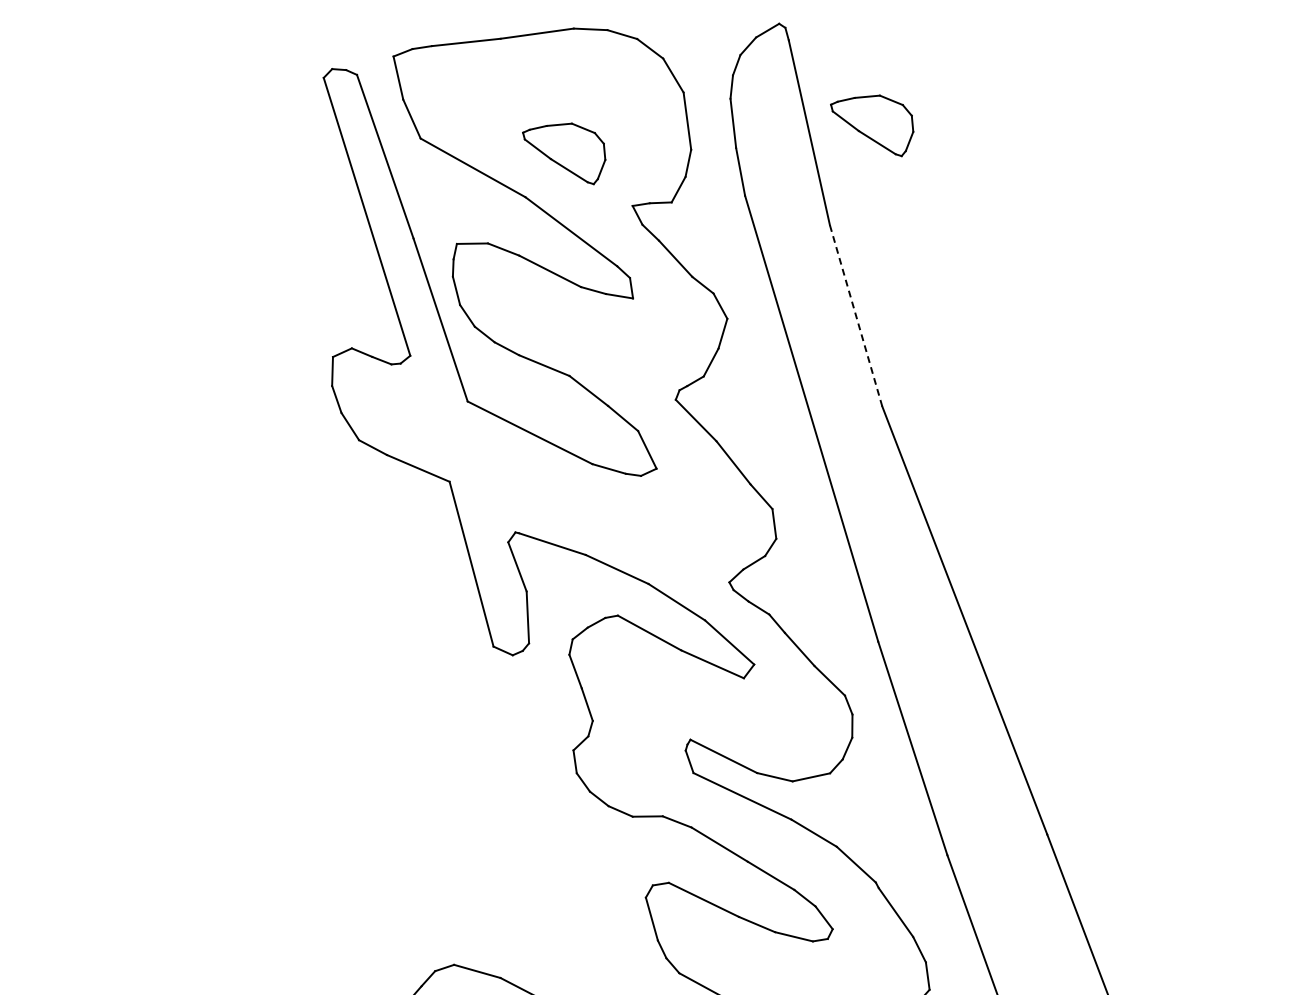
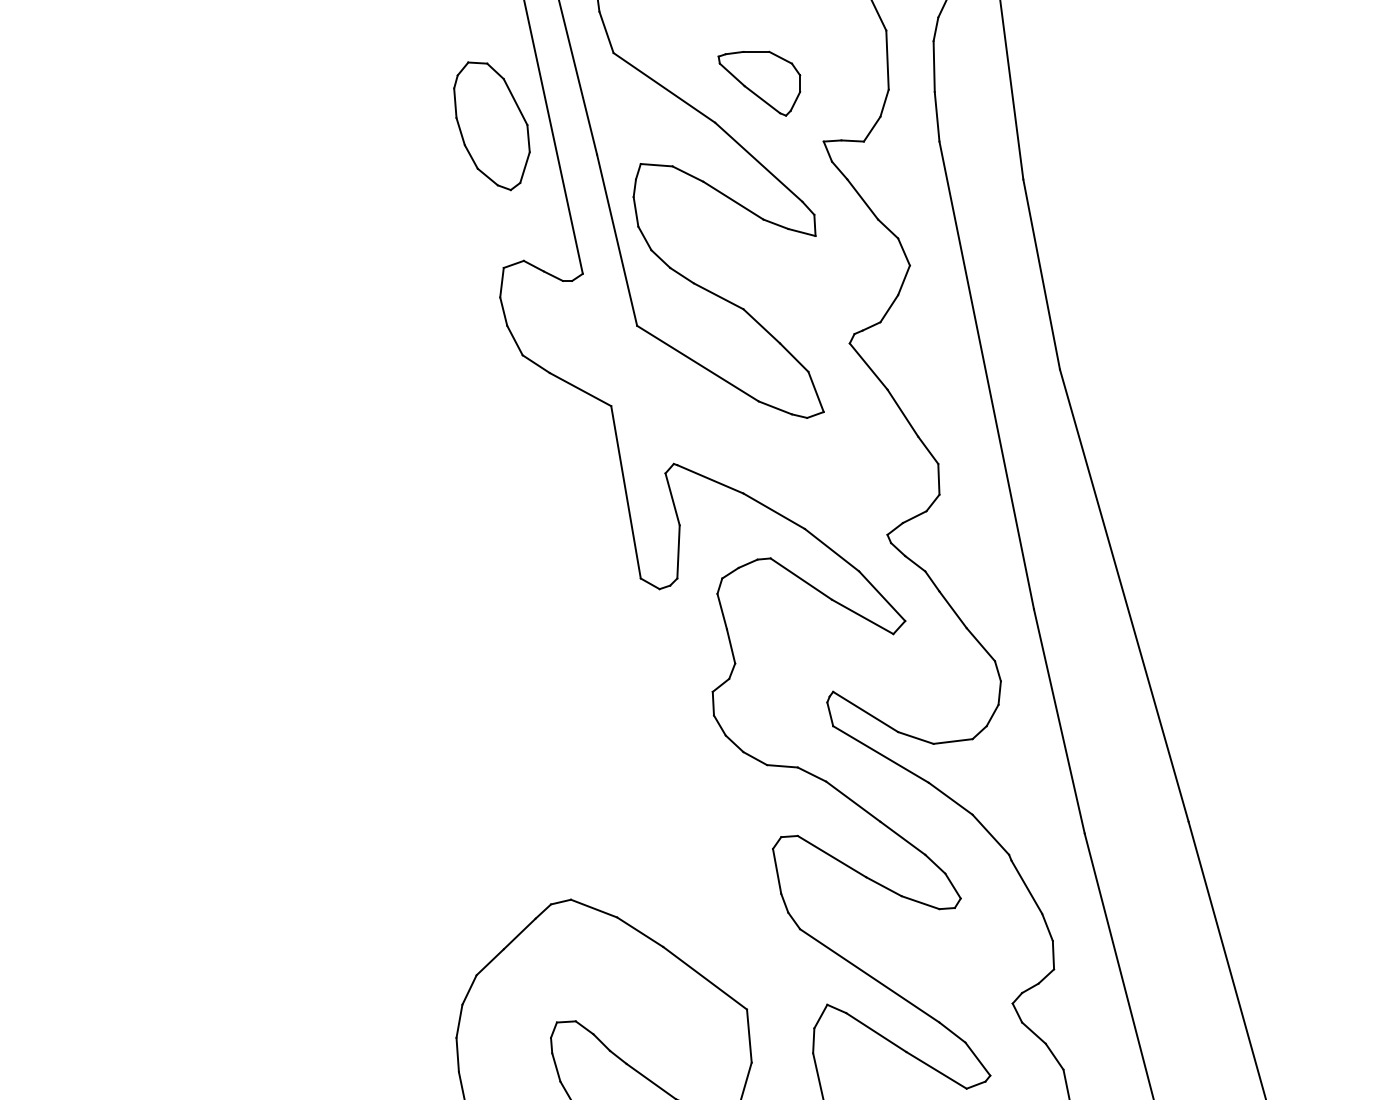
part: (873, 127) -> (1076, 83), removed
part: (308, 220) -> (491, 126), added
line: (855, 315) -> (1041, 274), dashed -> solid

